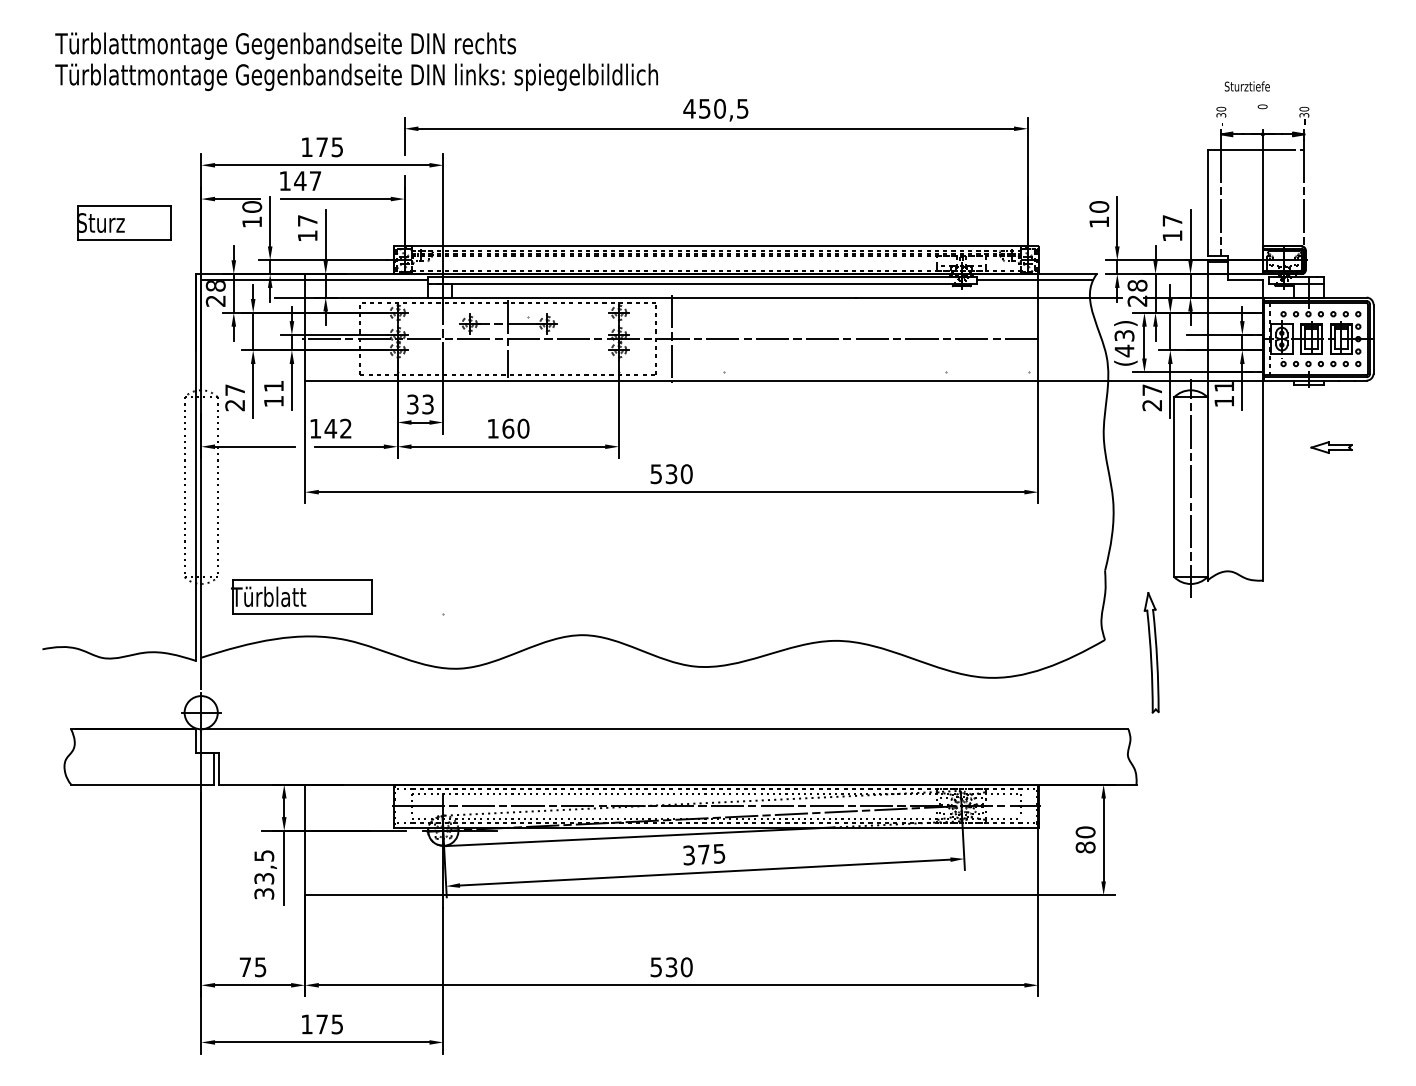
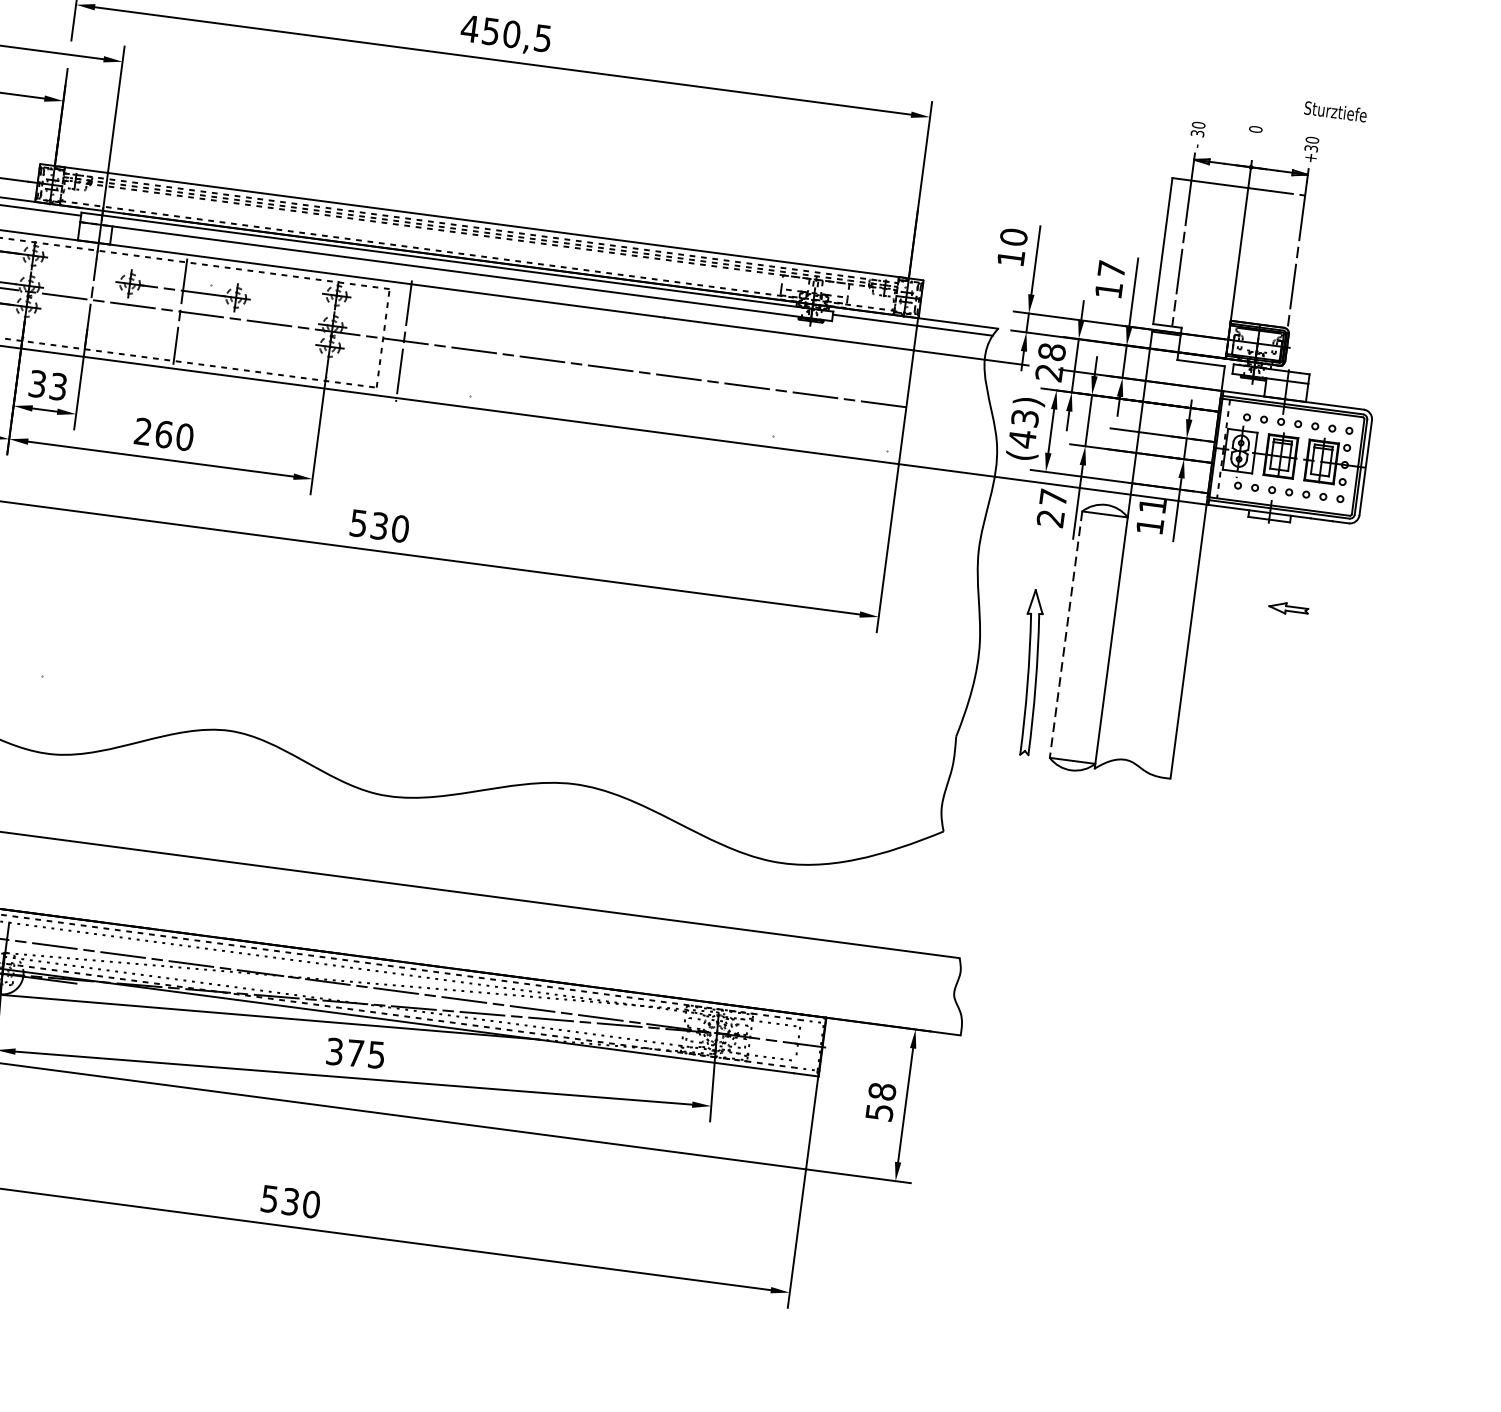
text: (1246, 86) -> (1334, 111), moved
text: (492, 428) -> (142, 431), 160 -> 260
part: (1331, 447) -> (1288, 608), size x0.7
line: (1174, 487) -> (1066, 635), solid -> dashed
line: (1190, 487) -> (1088, 638), removed
part: (1151, 652) -> (1029, 672), moved
text: (1085, 839) -> (880, 1101), 80 -> 58

